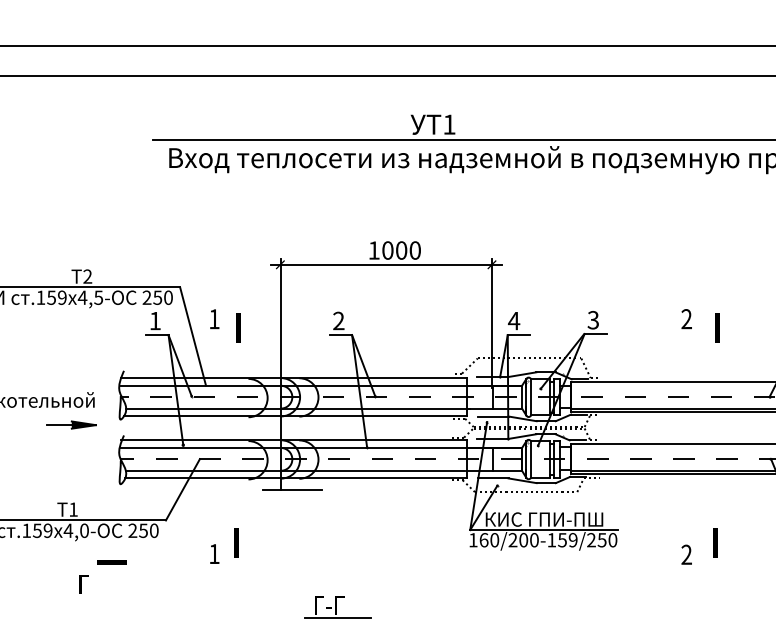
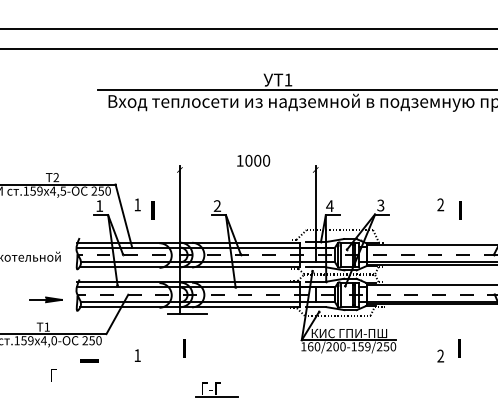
line: (385, 264) -> (247, 169), removed
part: (70, 424) -> (45, 299), moved
line: (236, 542) -> (184, 348), moved
line: (112, 561) -> (89, 360), moved

